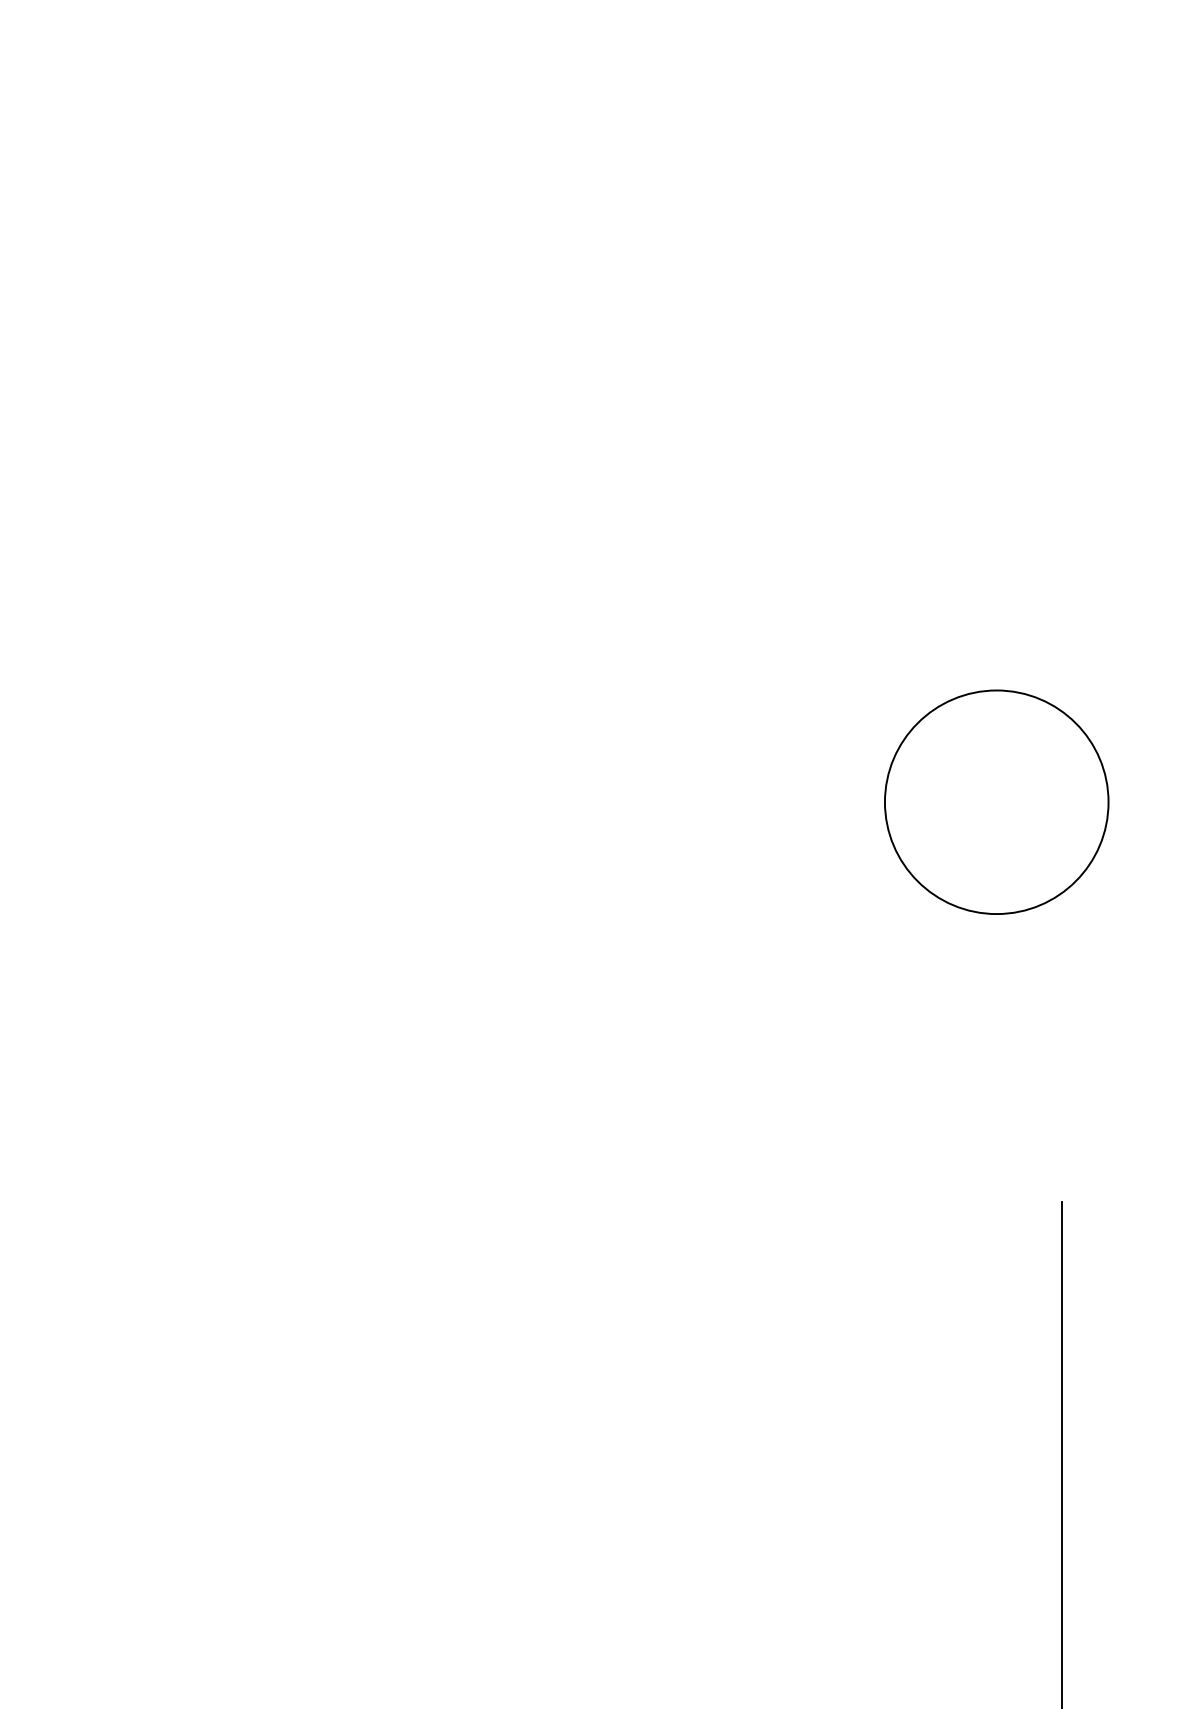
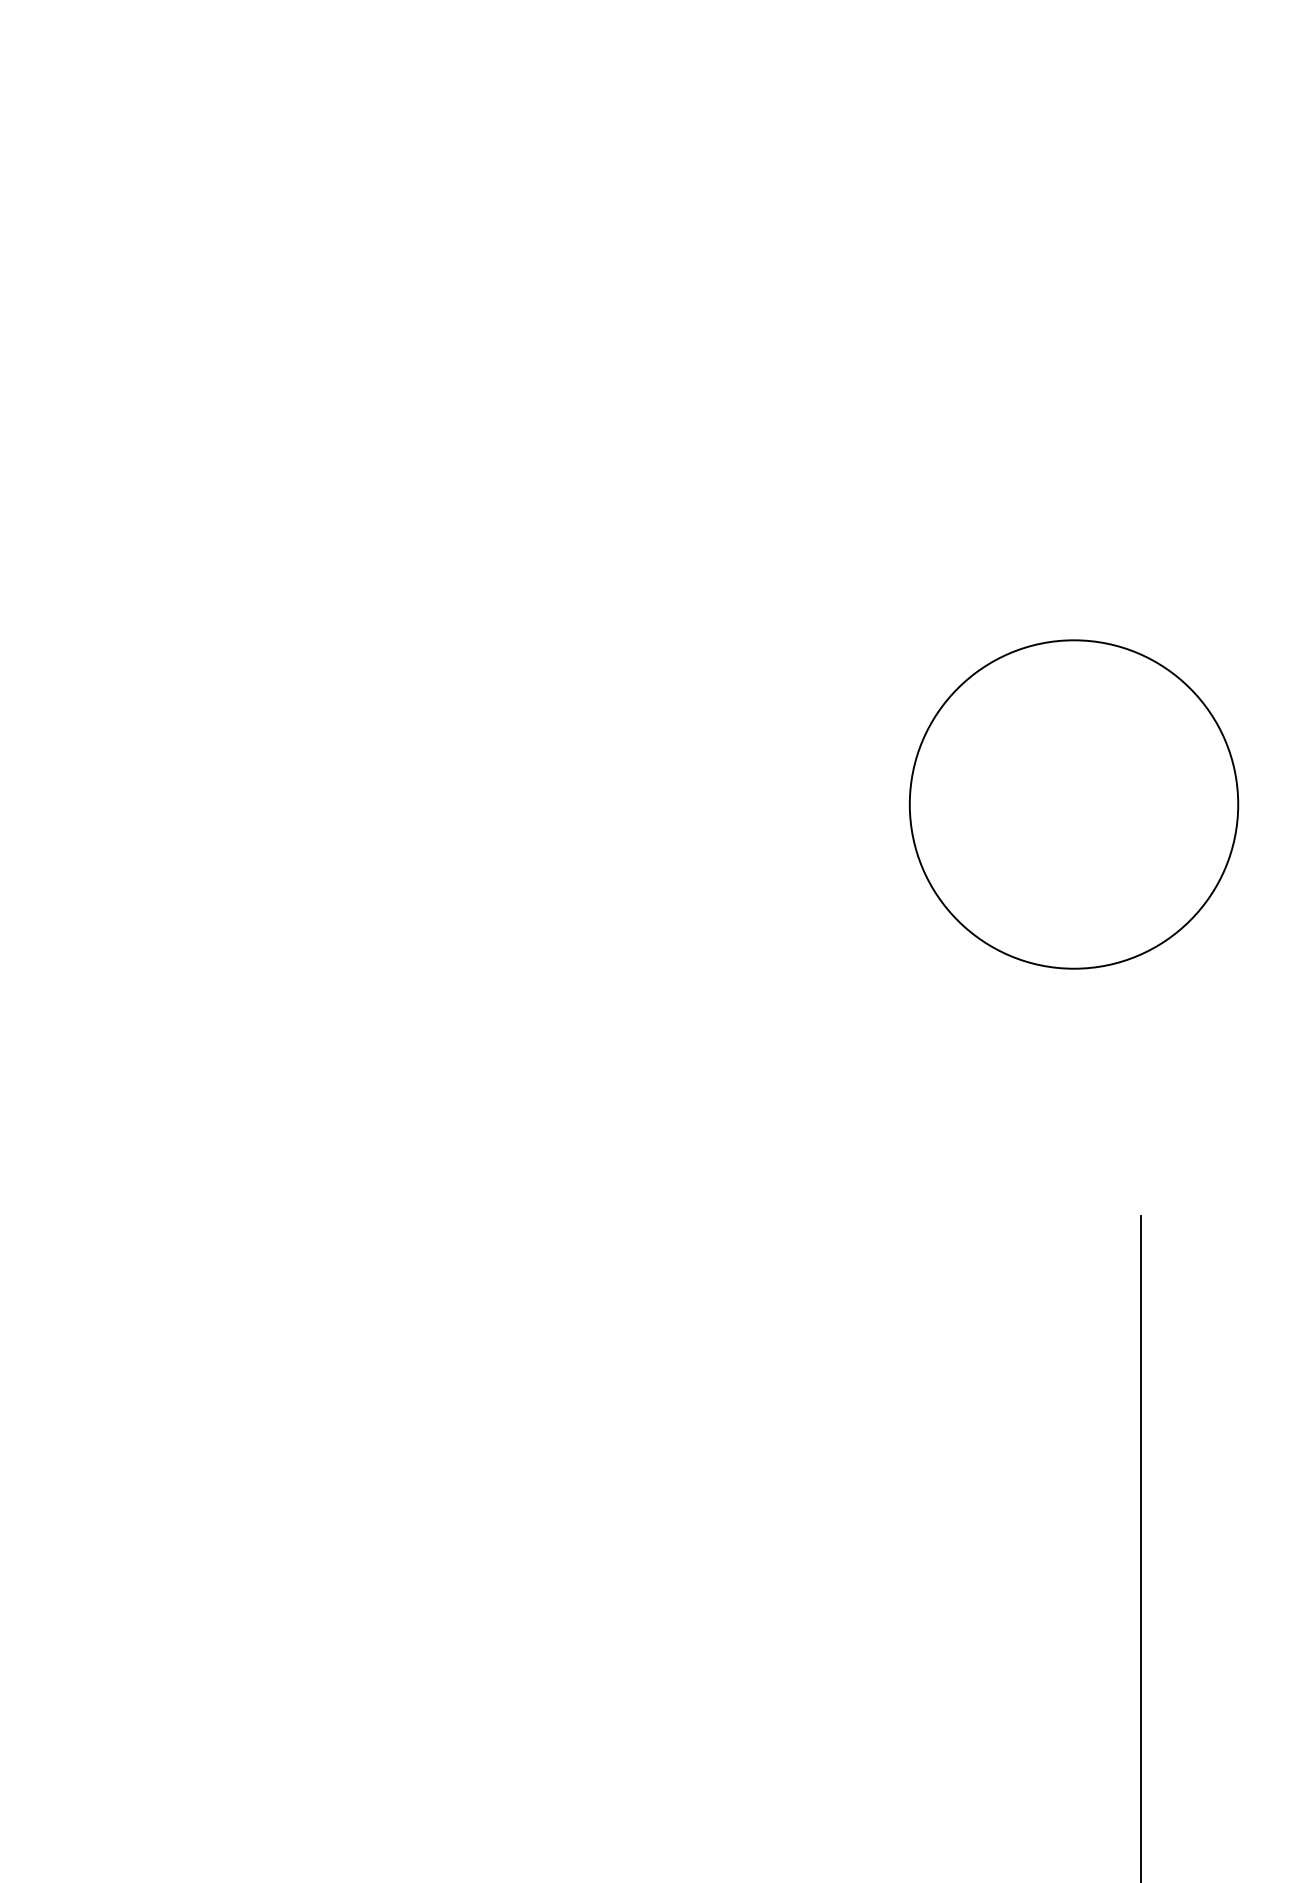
circle: (996, 802) -> (1073, 804), size x1.43

